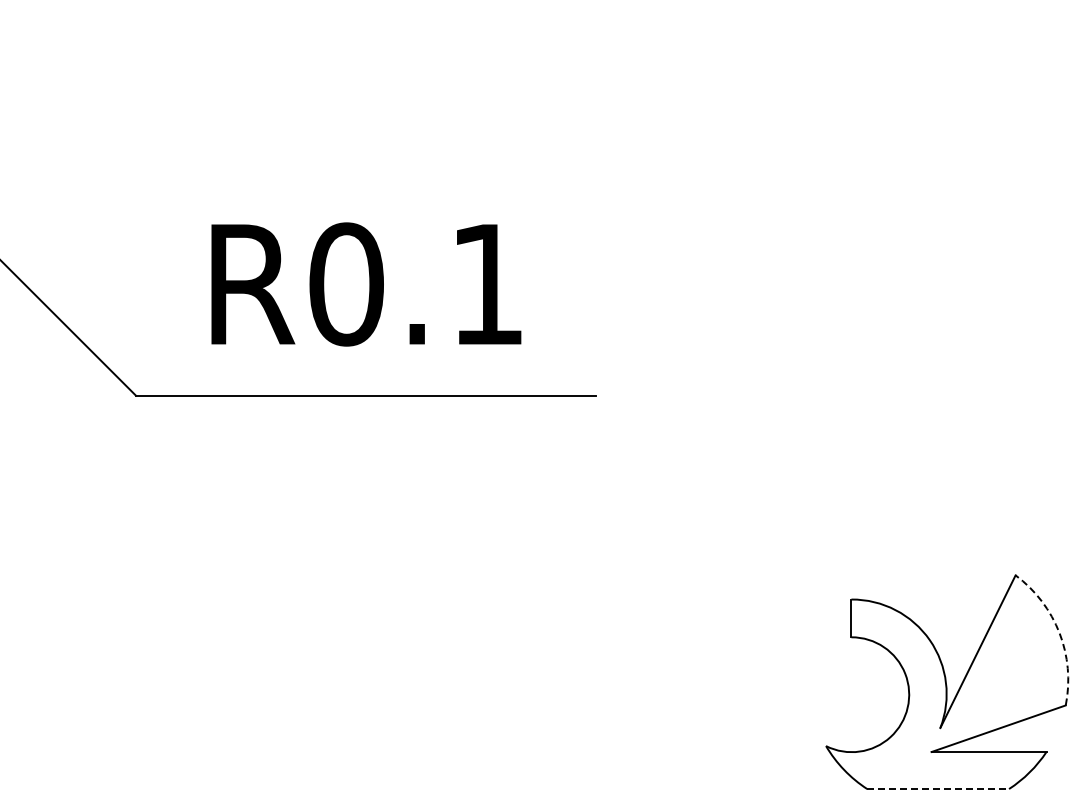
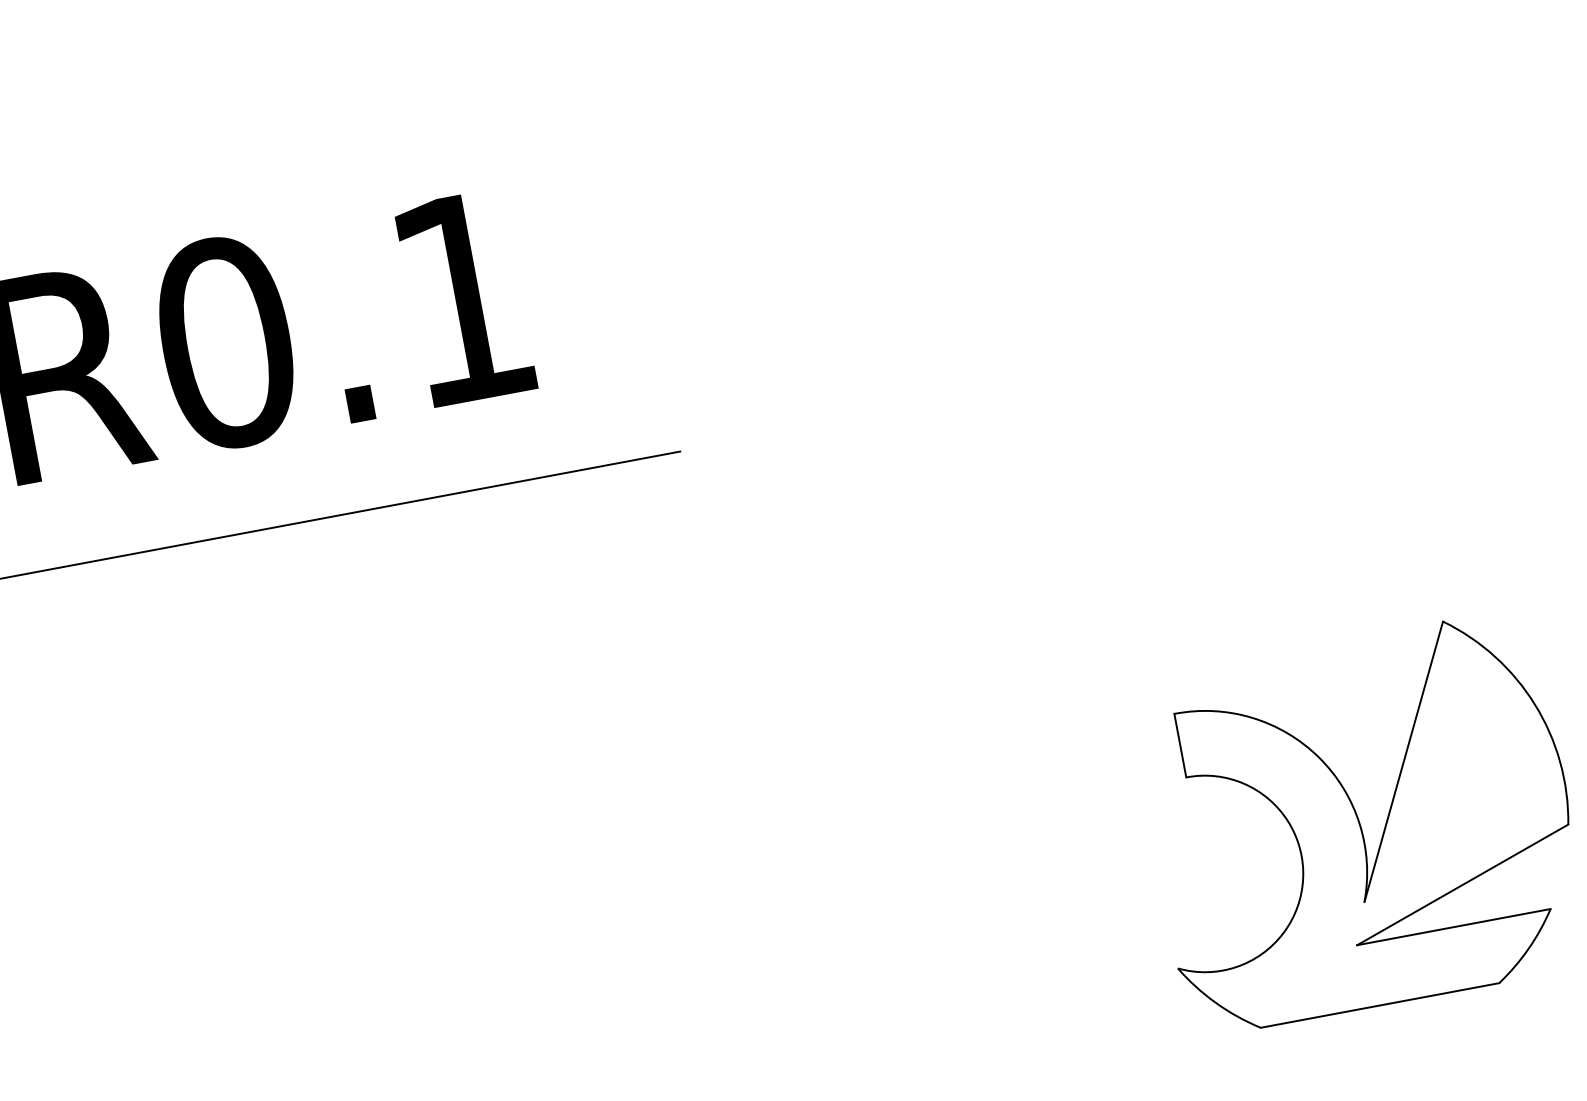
arc: (1059, 633) -> (1535, 705), dashed -> solid
line: (938, 789) -> (1380, 1006), dashed -> solid

